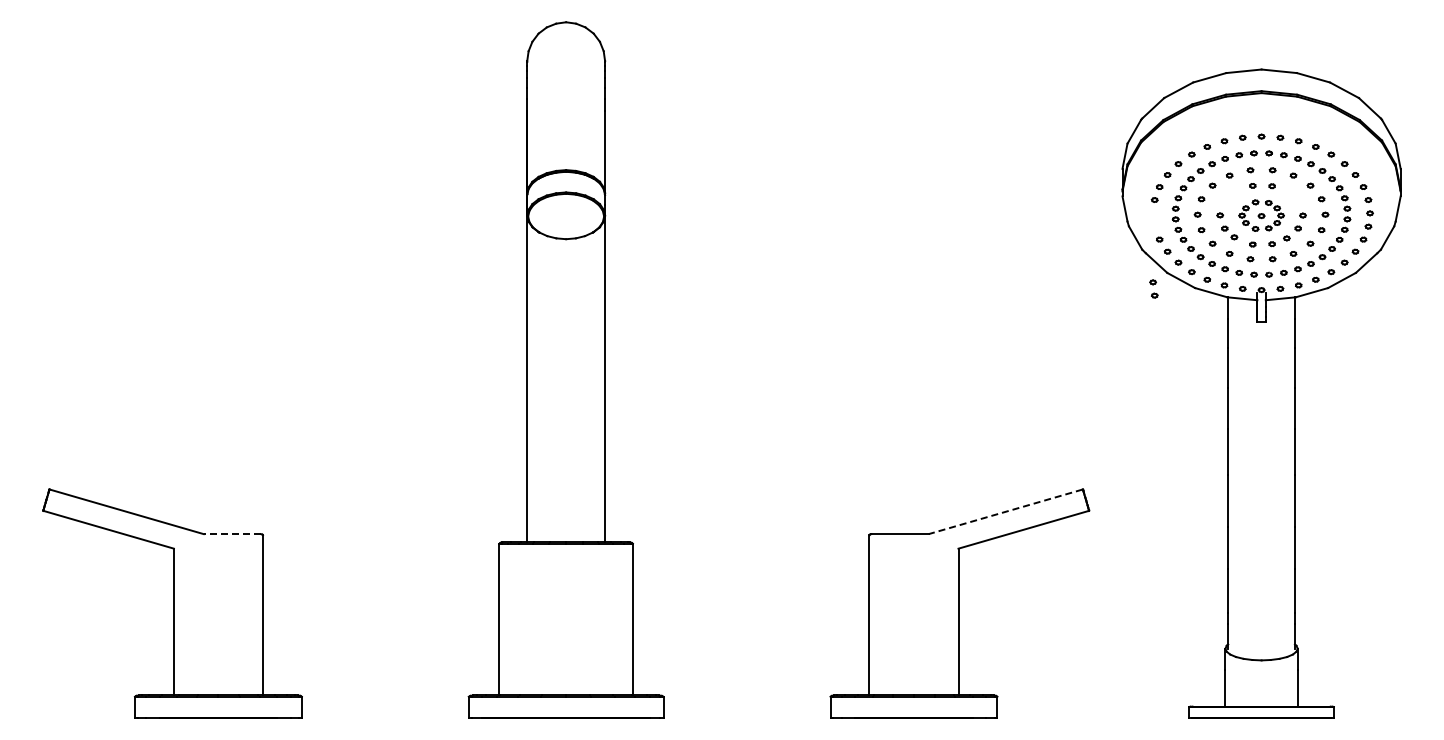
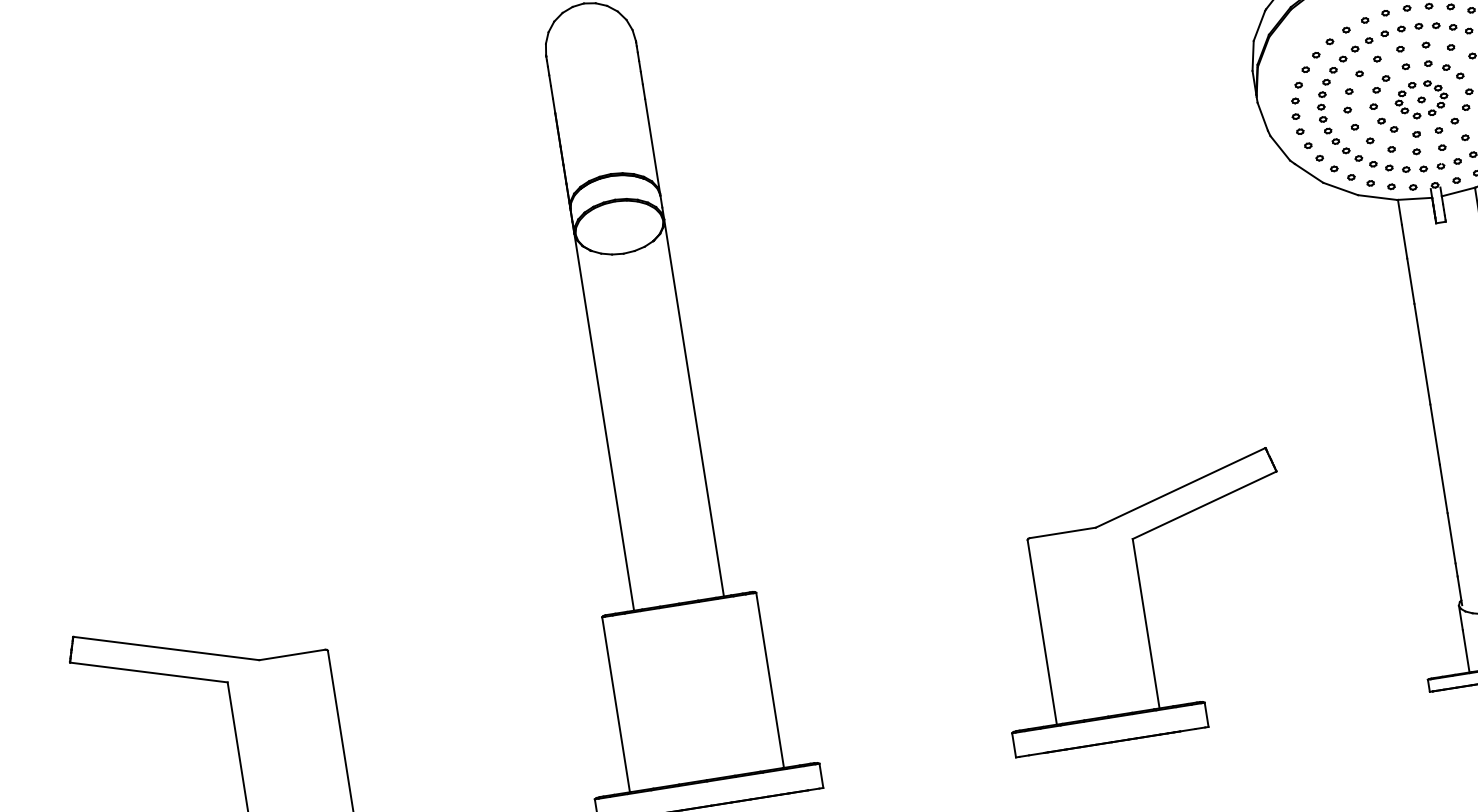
part: (1292, 196) -> (1453, 71), added
part: (1229, 197) -> (1381, 84), added
part: (1153, 288) -> (1297, 123), moved
line: (1005, 511) -> (1180, 487), dashed -> solid
line: (232, 534) -> (292, 655), dashed -> solid

